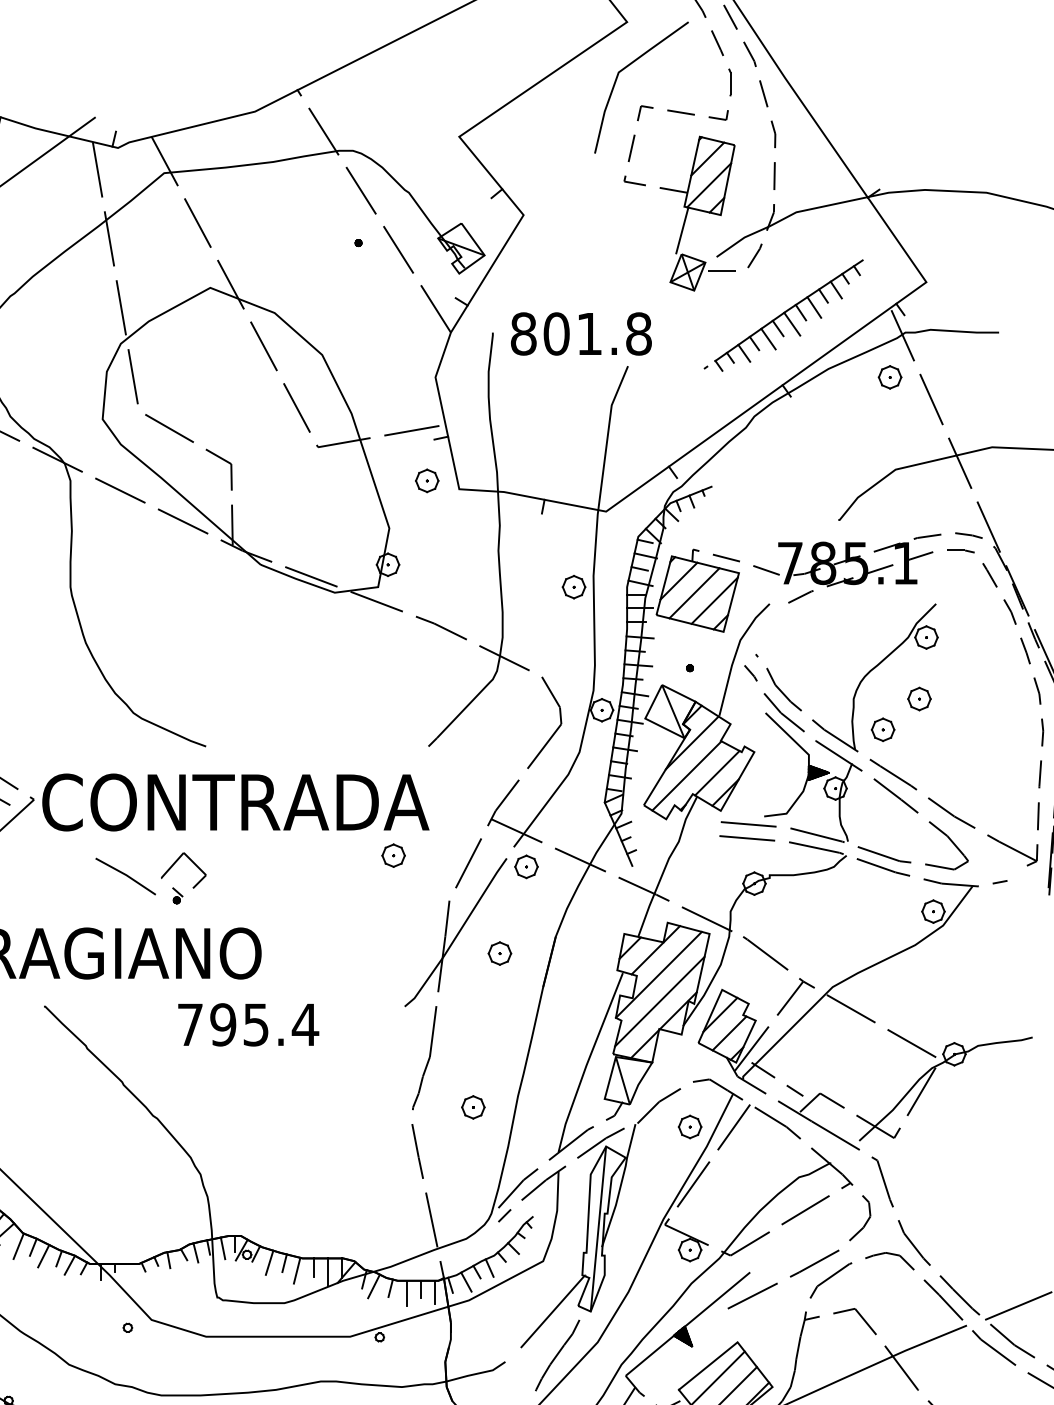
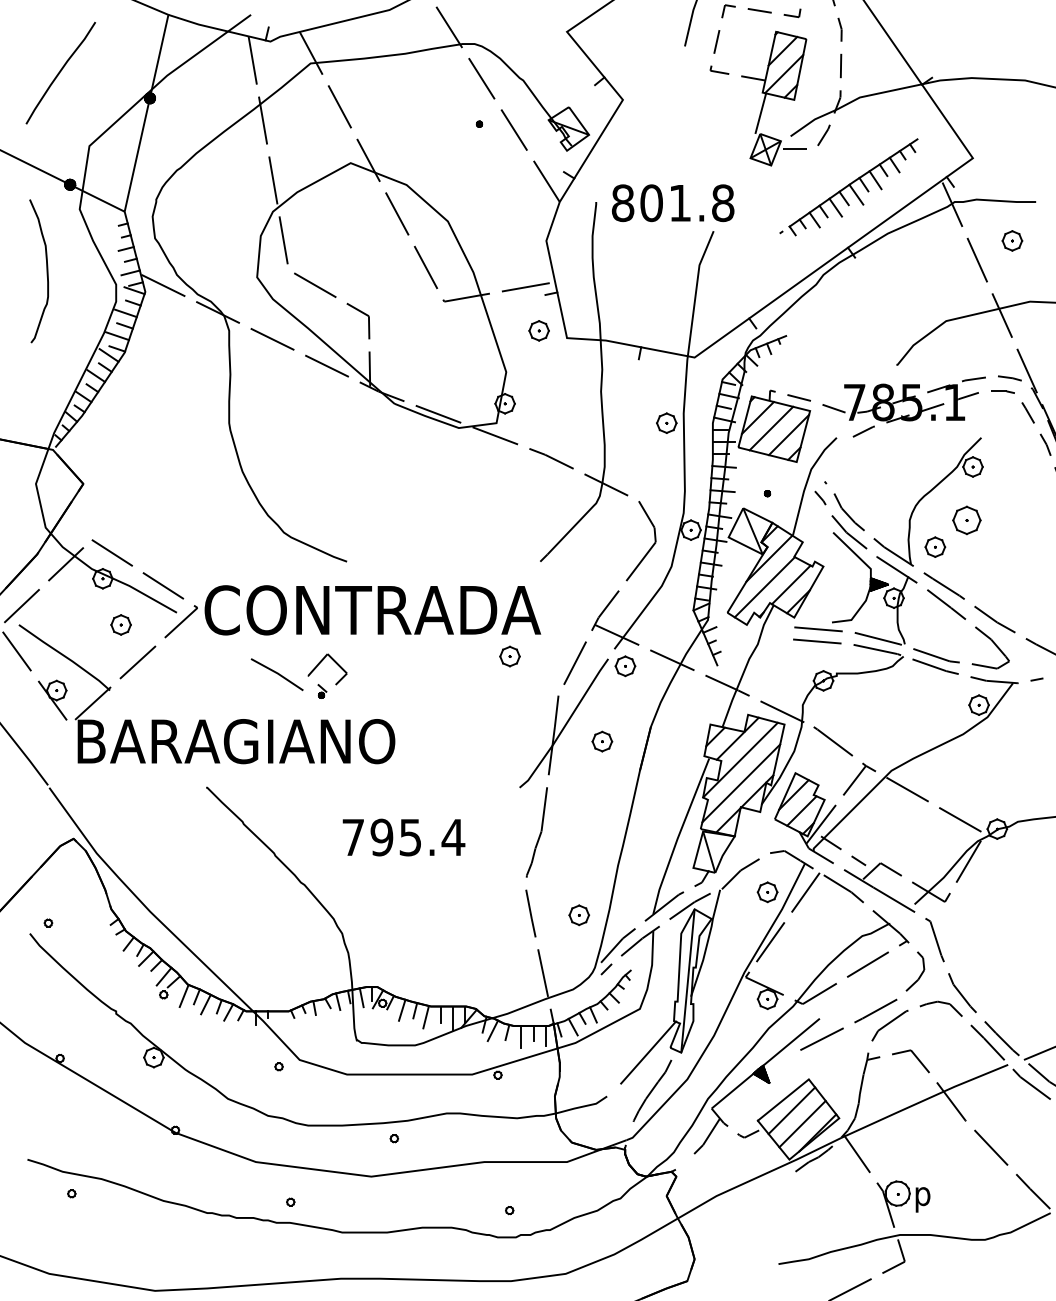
part: (890, 376) -> (1012, 240), moved
part: (918, 699) -> (966, 520), size x1.4
text: (248, 1024) -> (403, 837), moved
part: (473, 1107) -> (579, 915), moved

